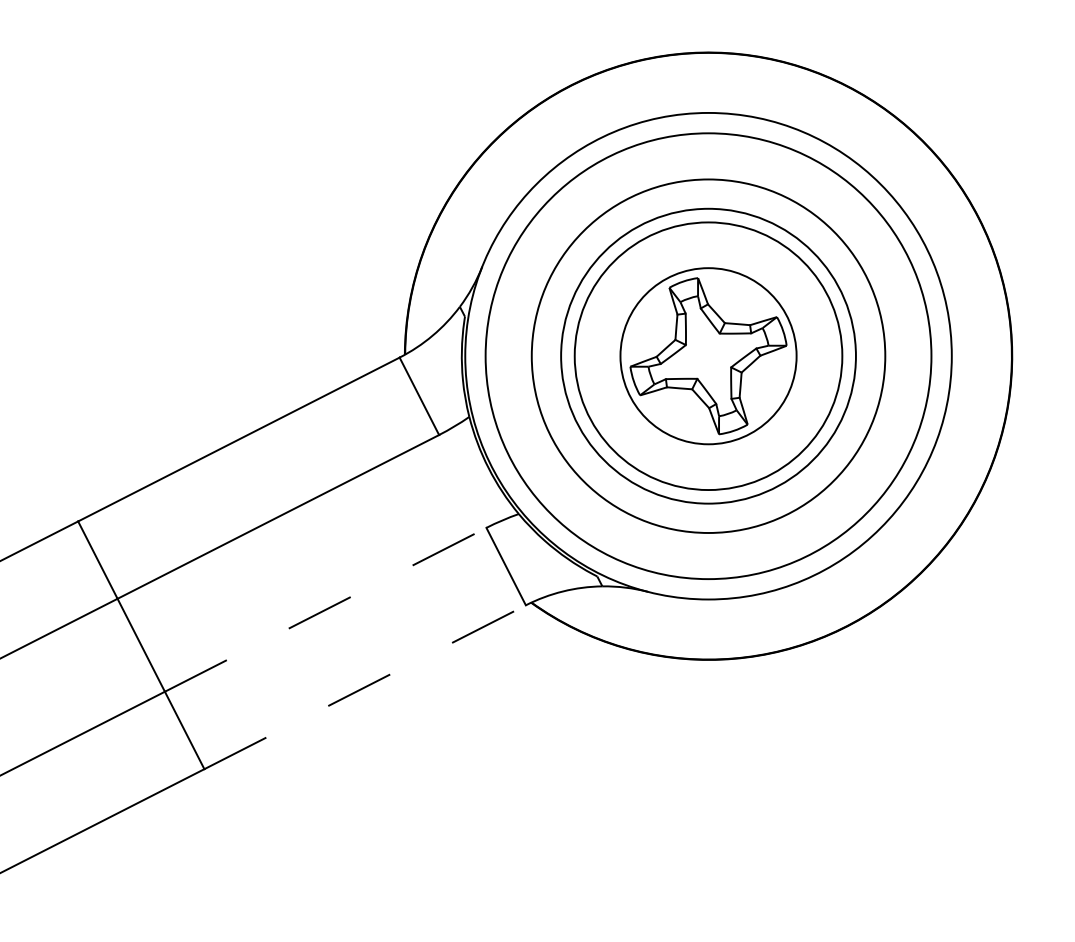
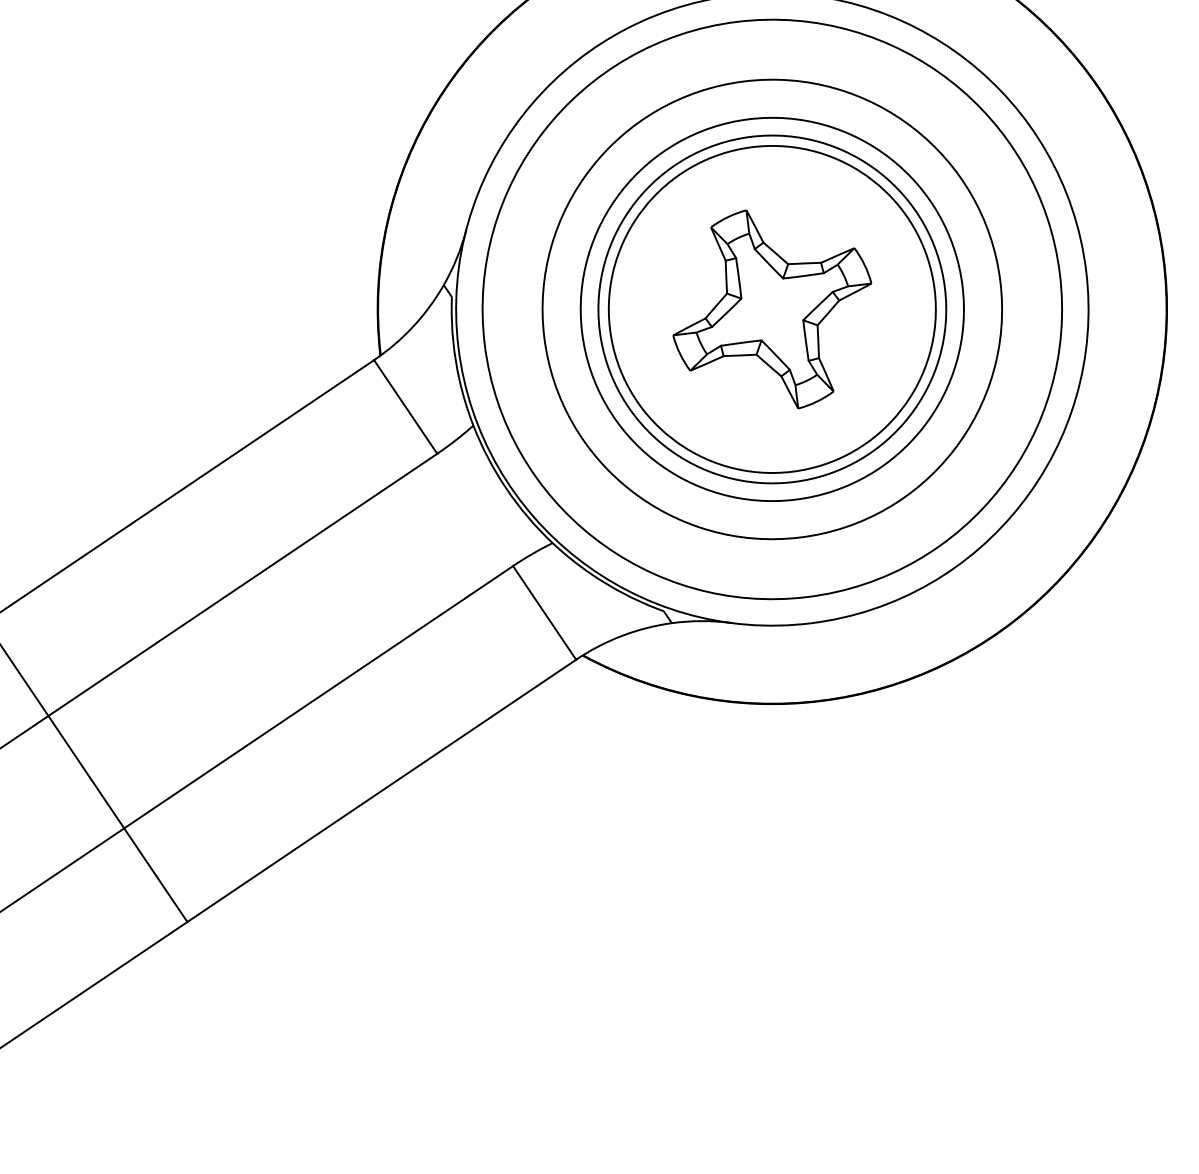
circle: (708, 356) -> (772, 309), size x1.43
line: (326, 609) -> (319, 696), dashed -> solid
line: (365, 687) -> (382, 791), dashed -> solid

